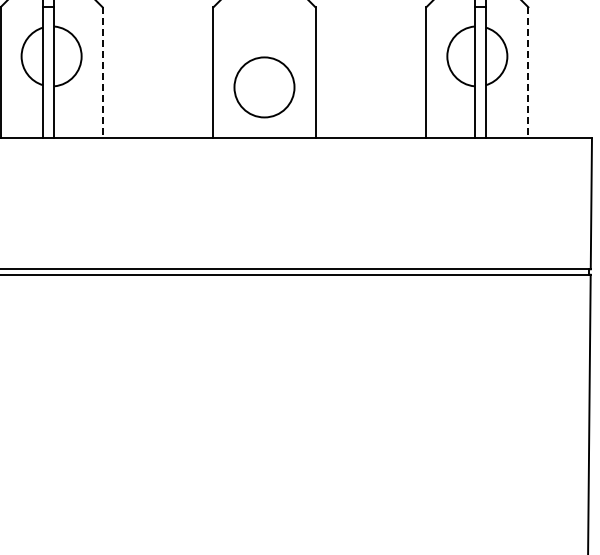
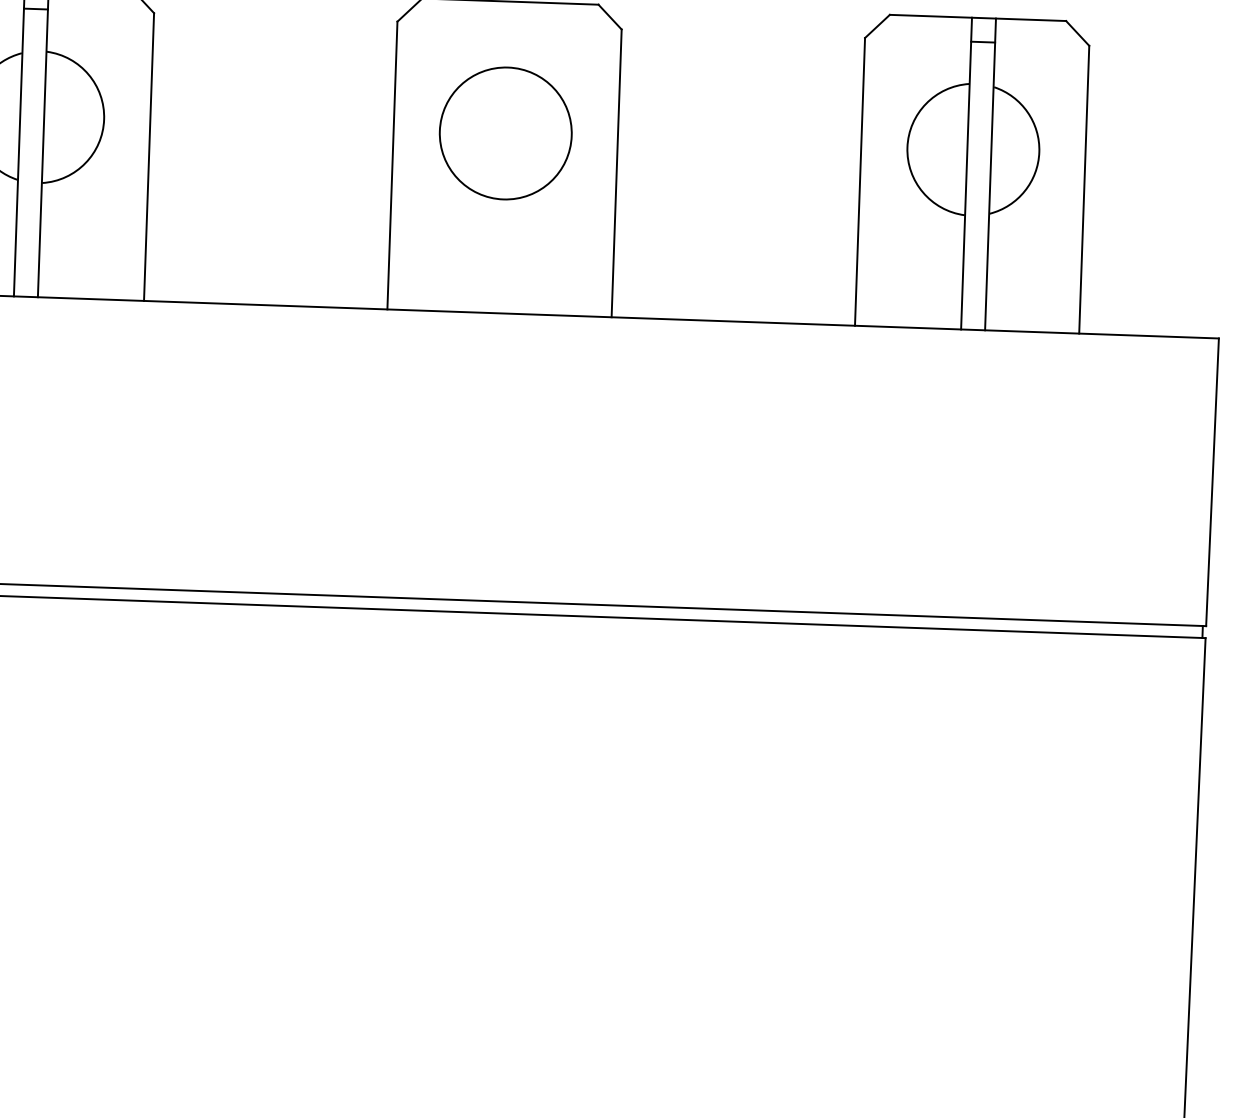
line: (102, 73) -> (148, 158), dashed -> solid
line: (528, 73) -> (1084, 191), dashed -> solid
circle: (264, 87) -> (505, 133), moved

